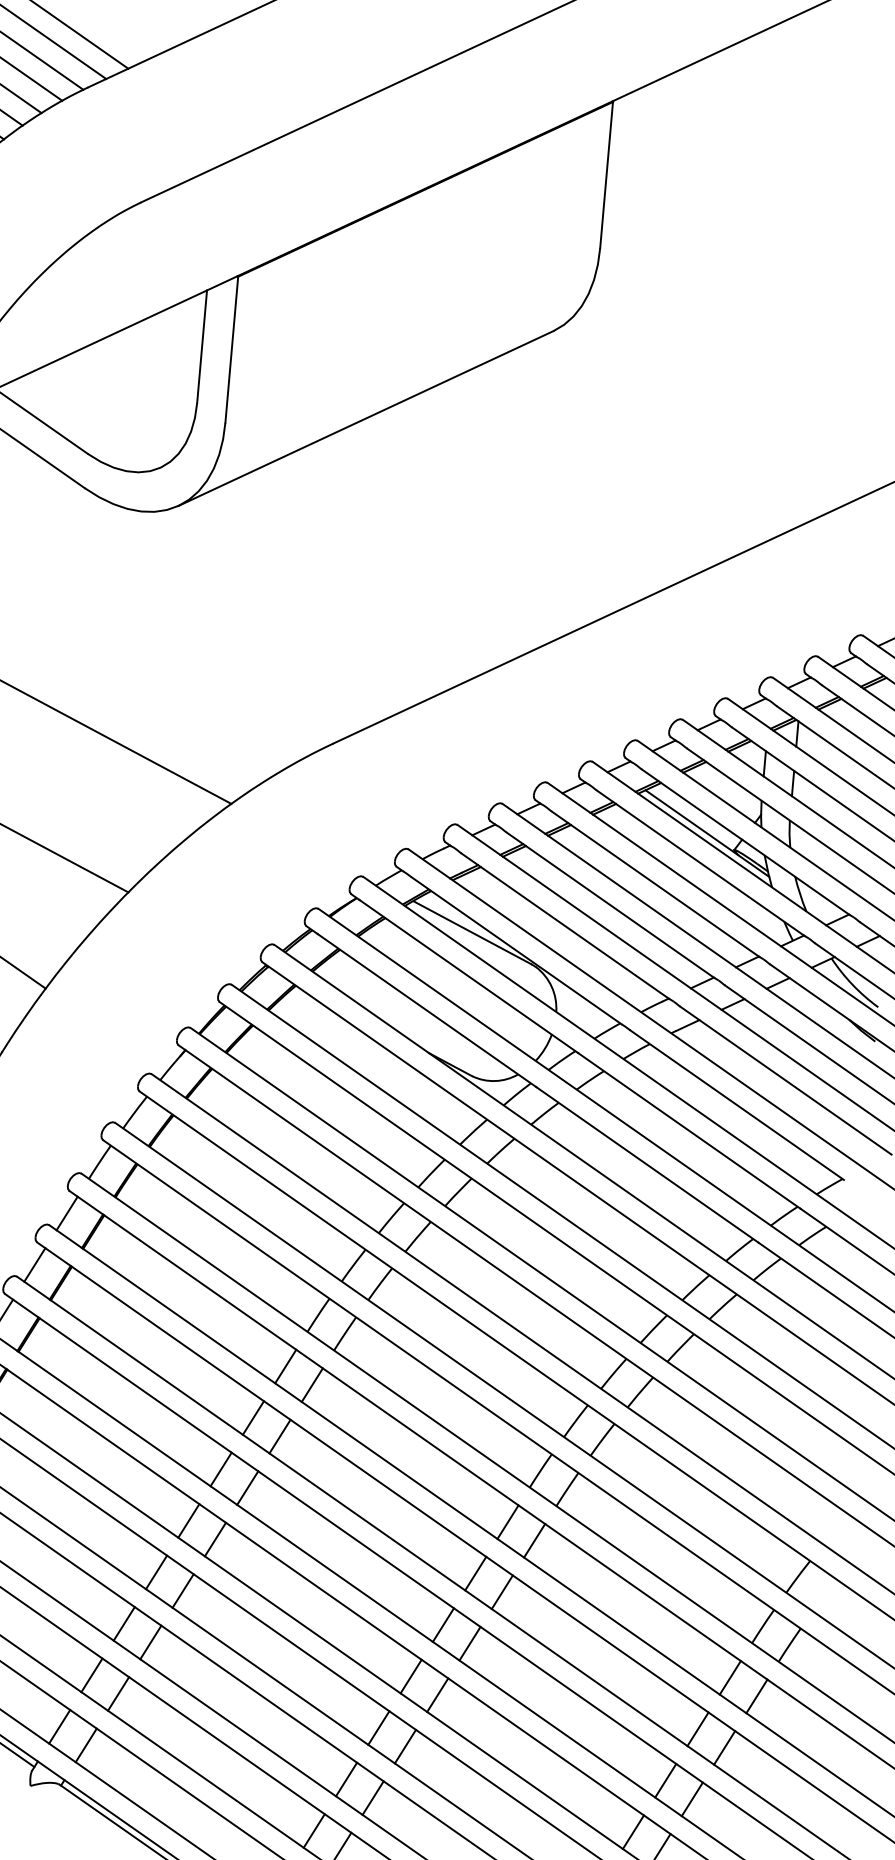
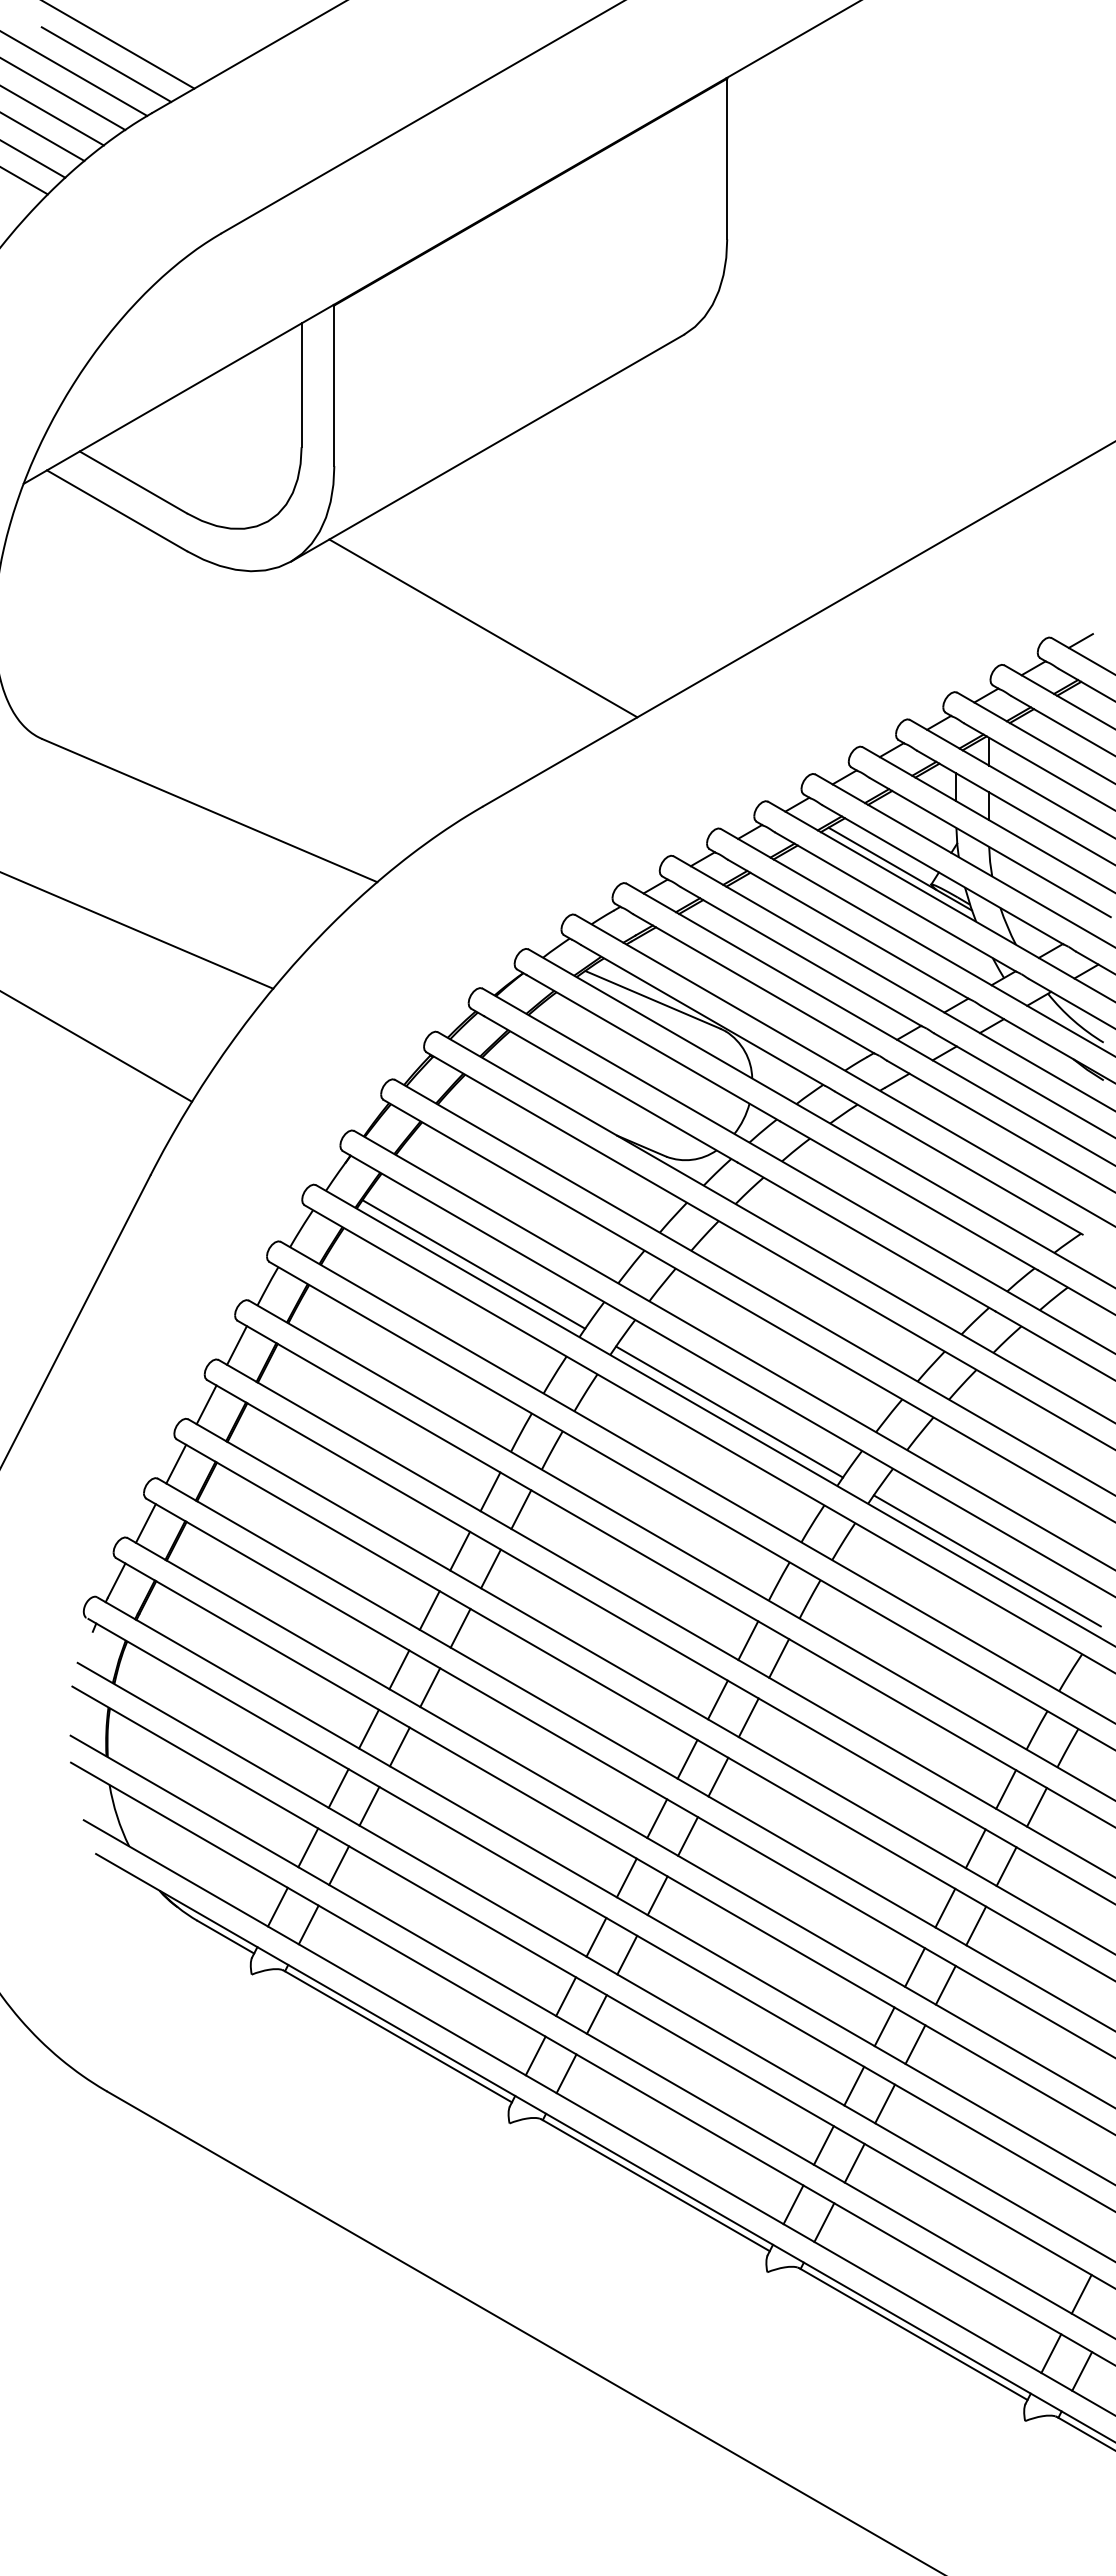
line: (347, 581) -> (483, 628), added
line: (288, 1158) -> (473, 1264), added
line: (509, 1312) -> (729, 1411), added
line: (730, 1468) -> (986, 1560), added

